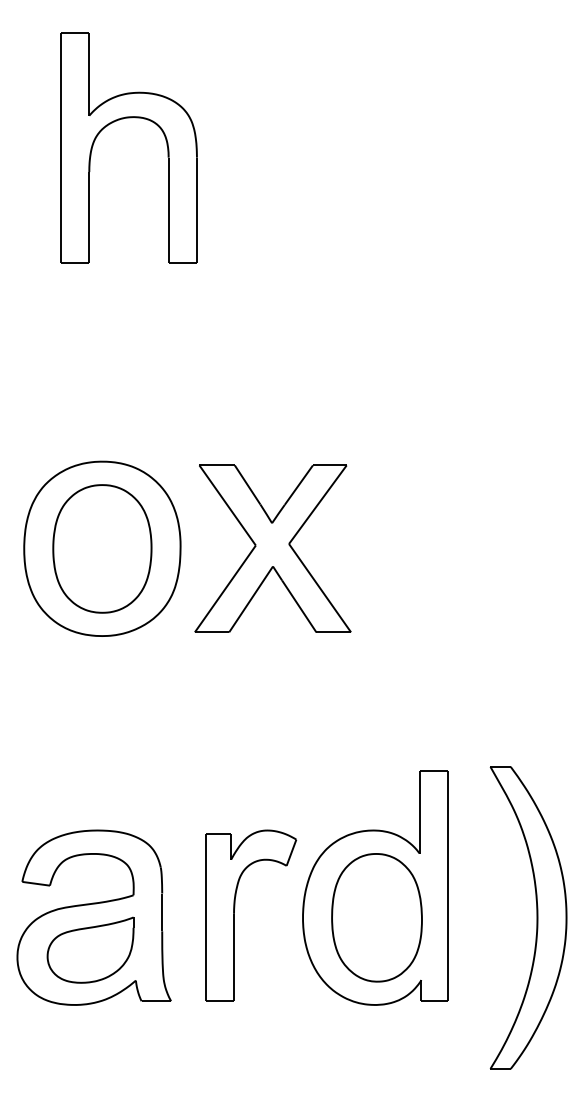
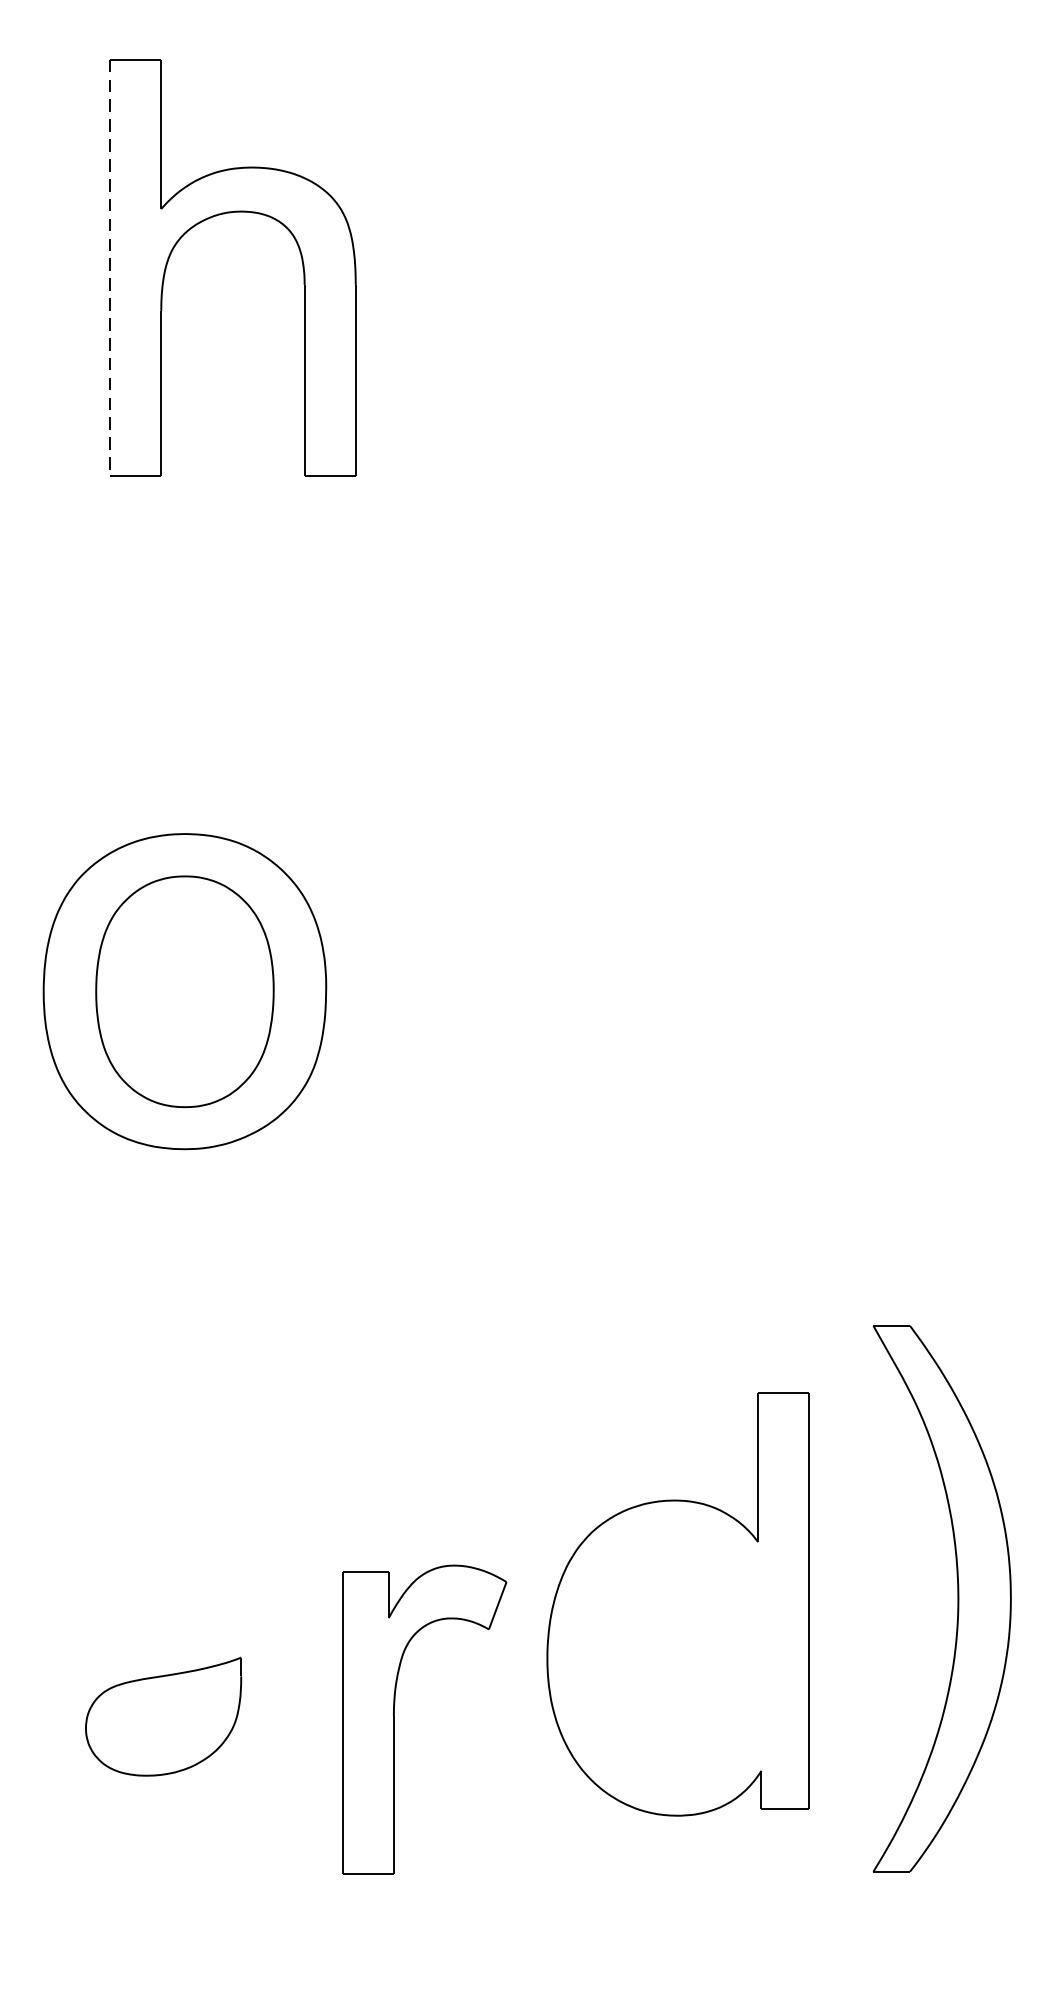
line: (61, 148) -> (111, 268), solid -> dashed
part: (272, 548) -> (492, 990), removed
part: (234, 915) -> (394, 1719), moved
part: (93, 917) -> (168, 1657), removed
part: (376, 917) -> (680, 1657), removed
part: (536, 917) -> (956, 1598), moved

